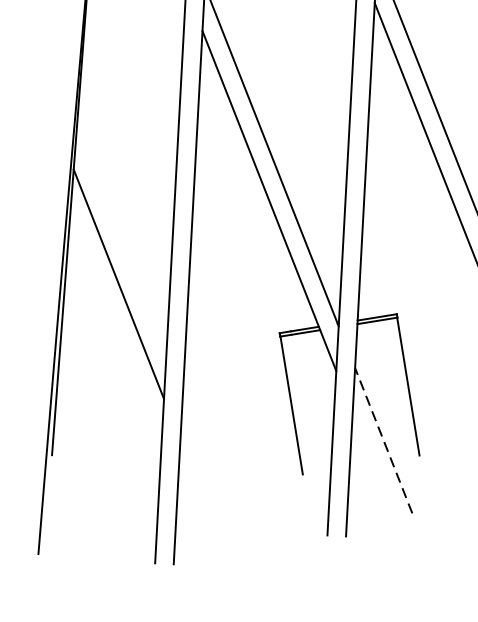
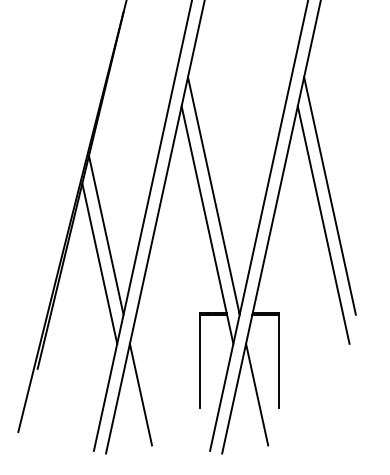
line: (120, 239) -> (105, 234), added
line: (384, 440) -> (257, 394), dashed -> solid
line: (210, 468) -> (140, 394), added

